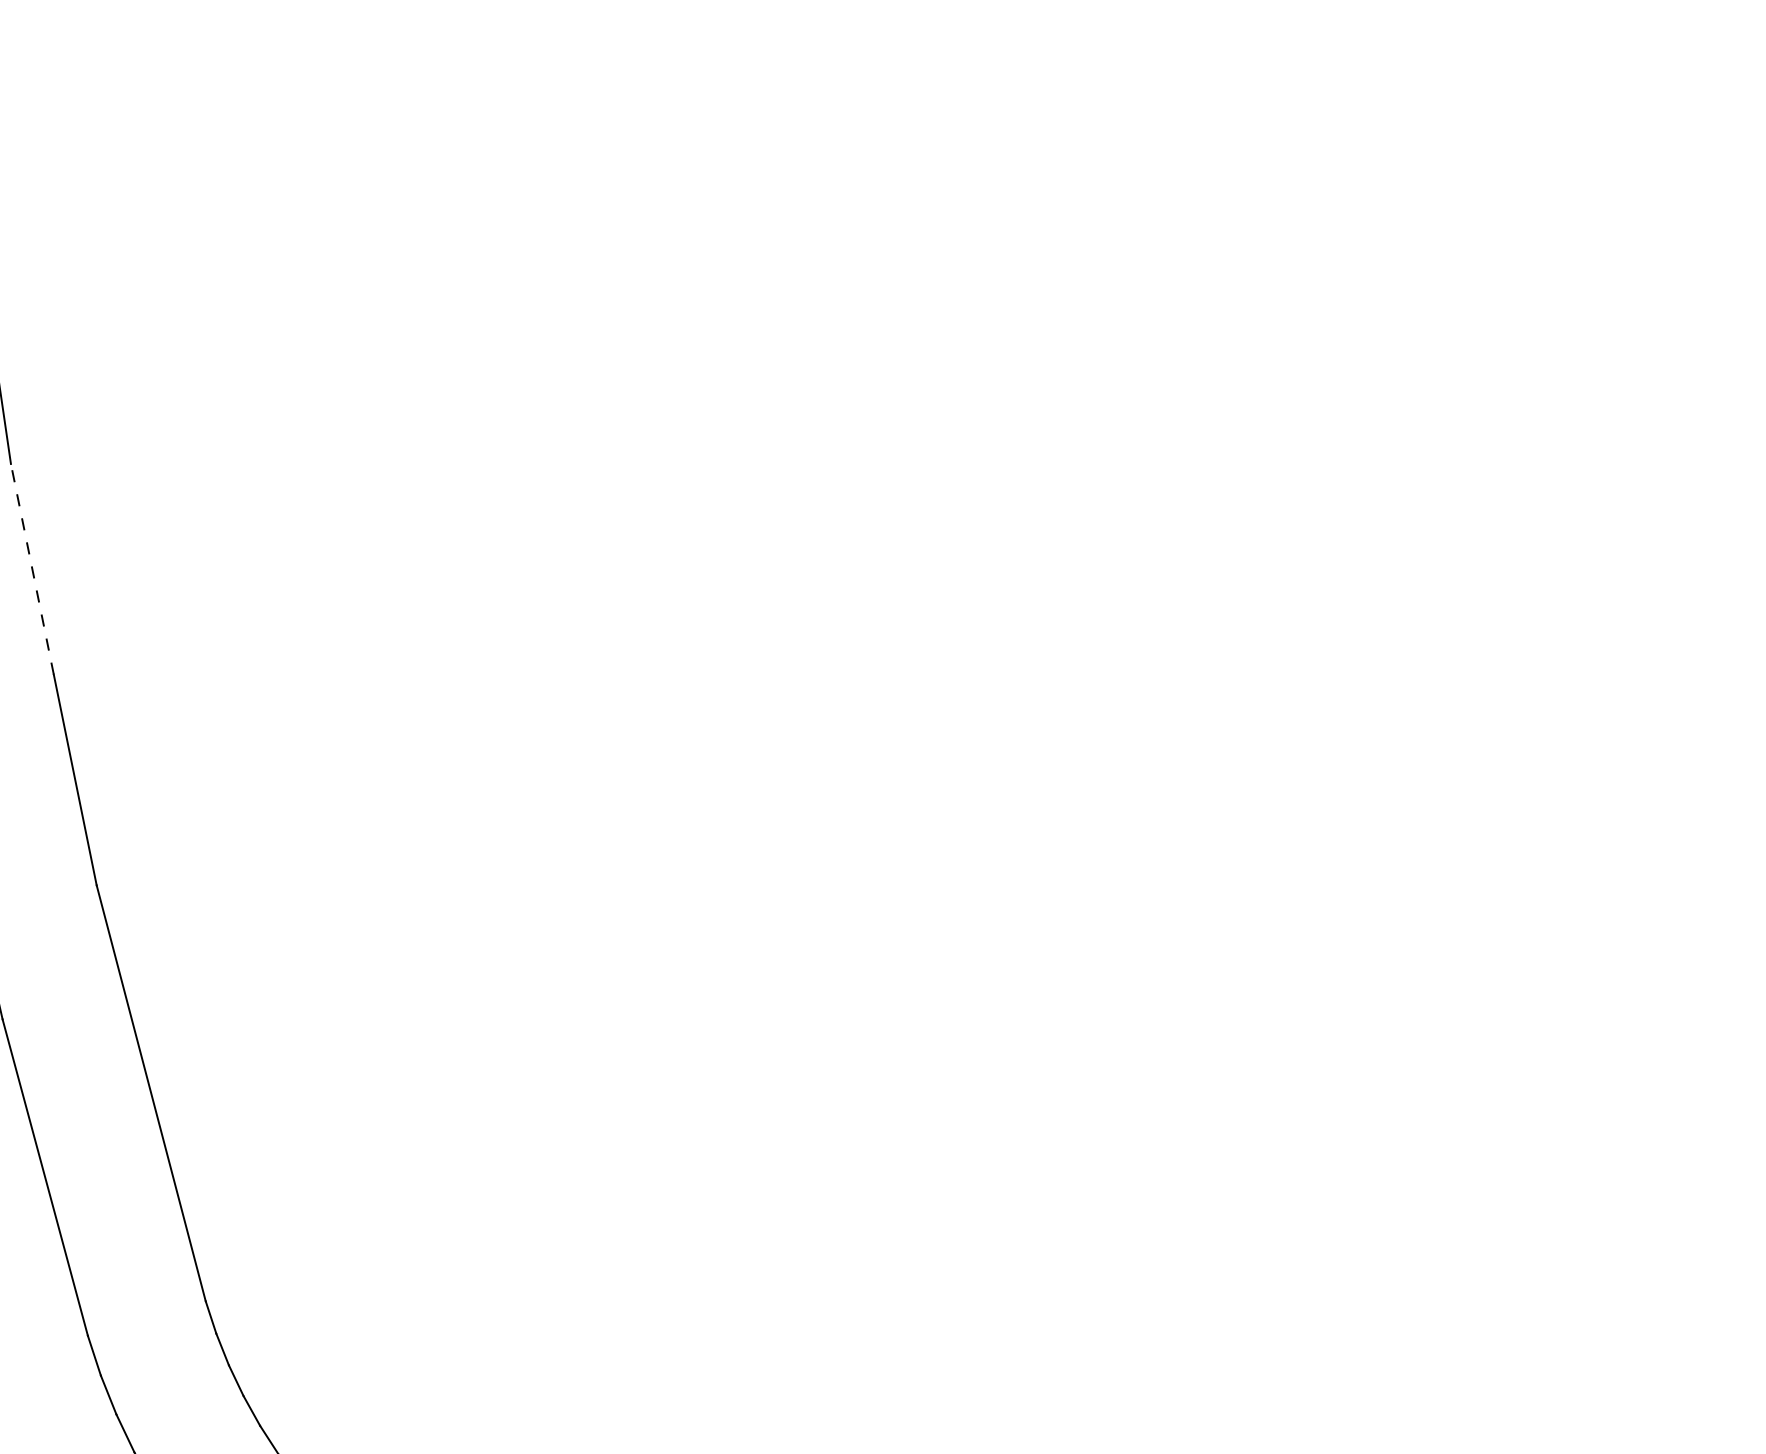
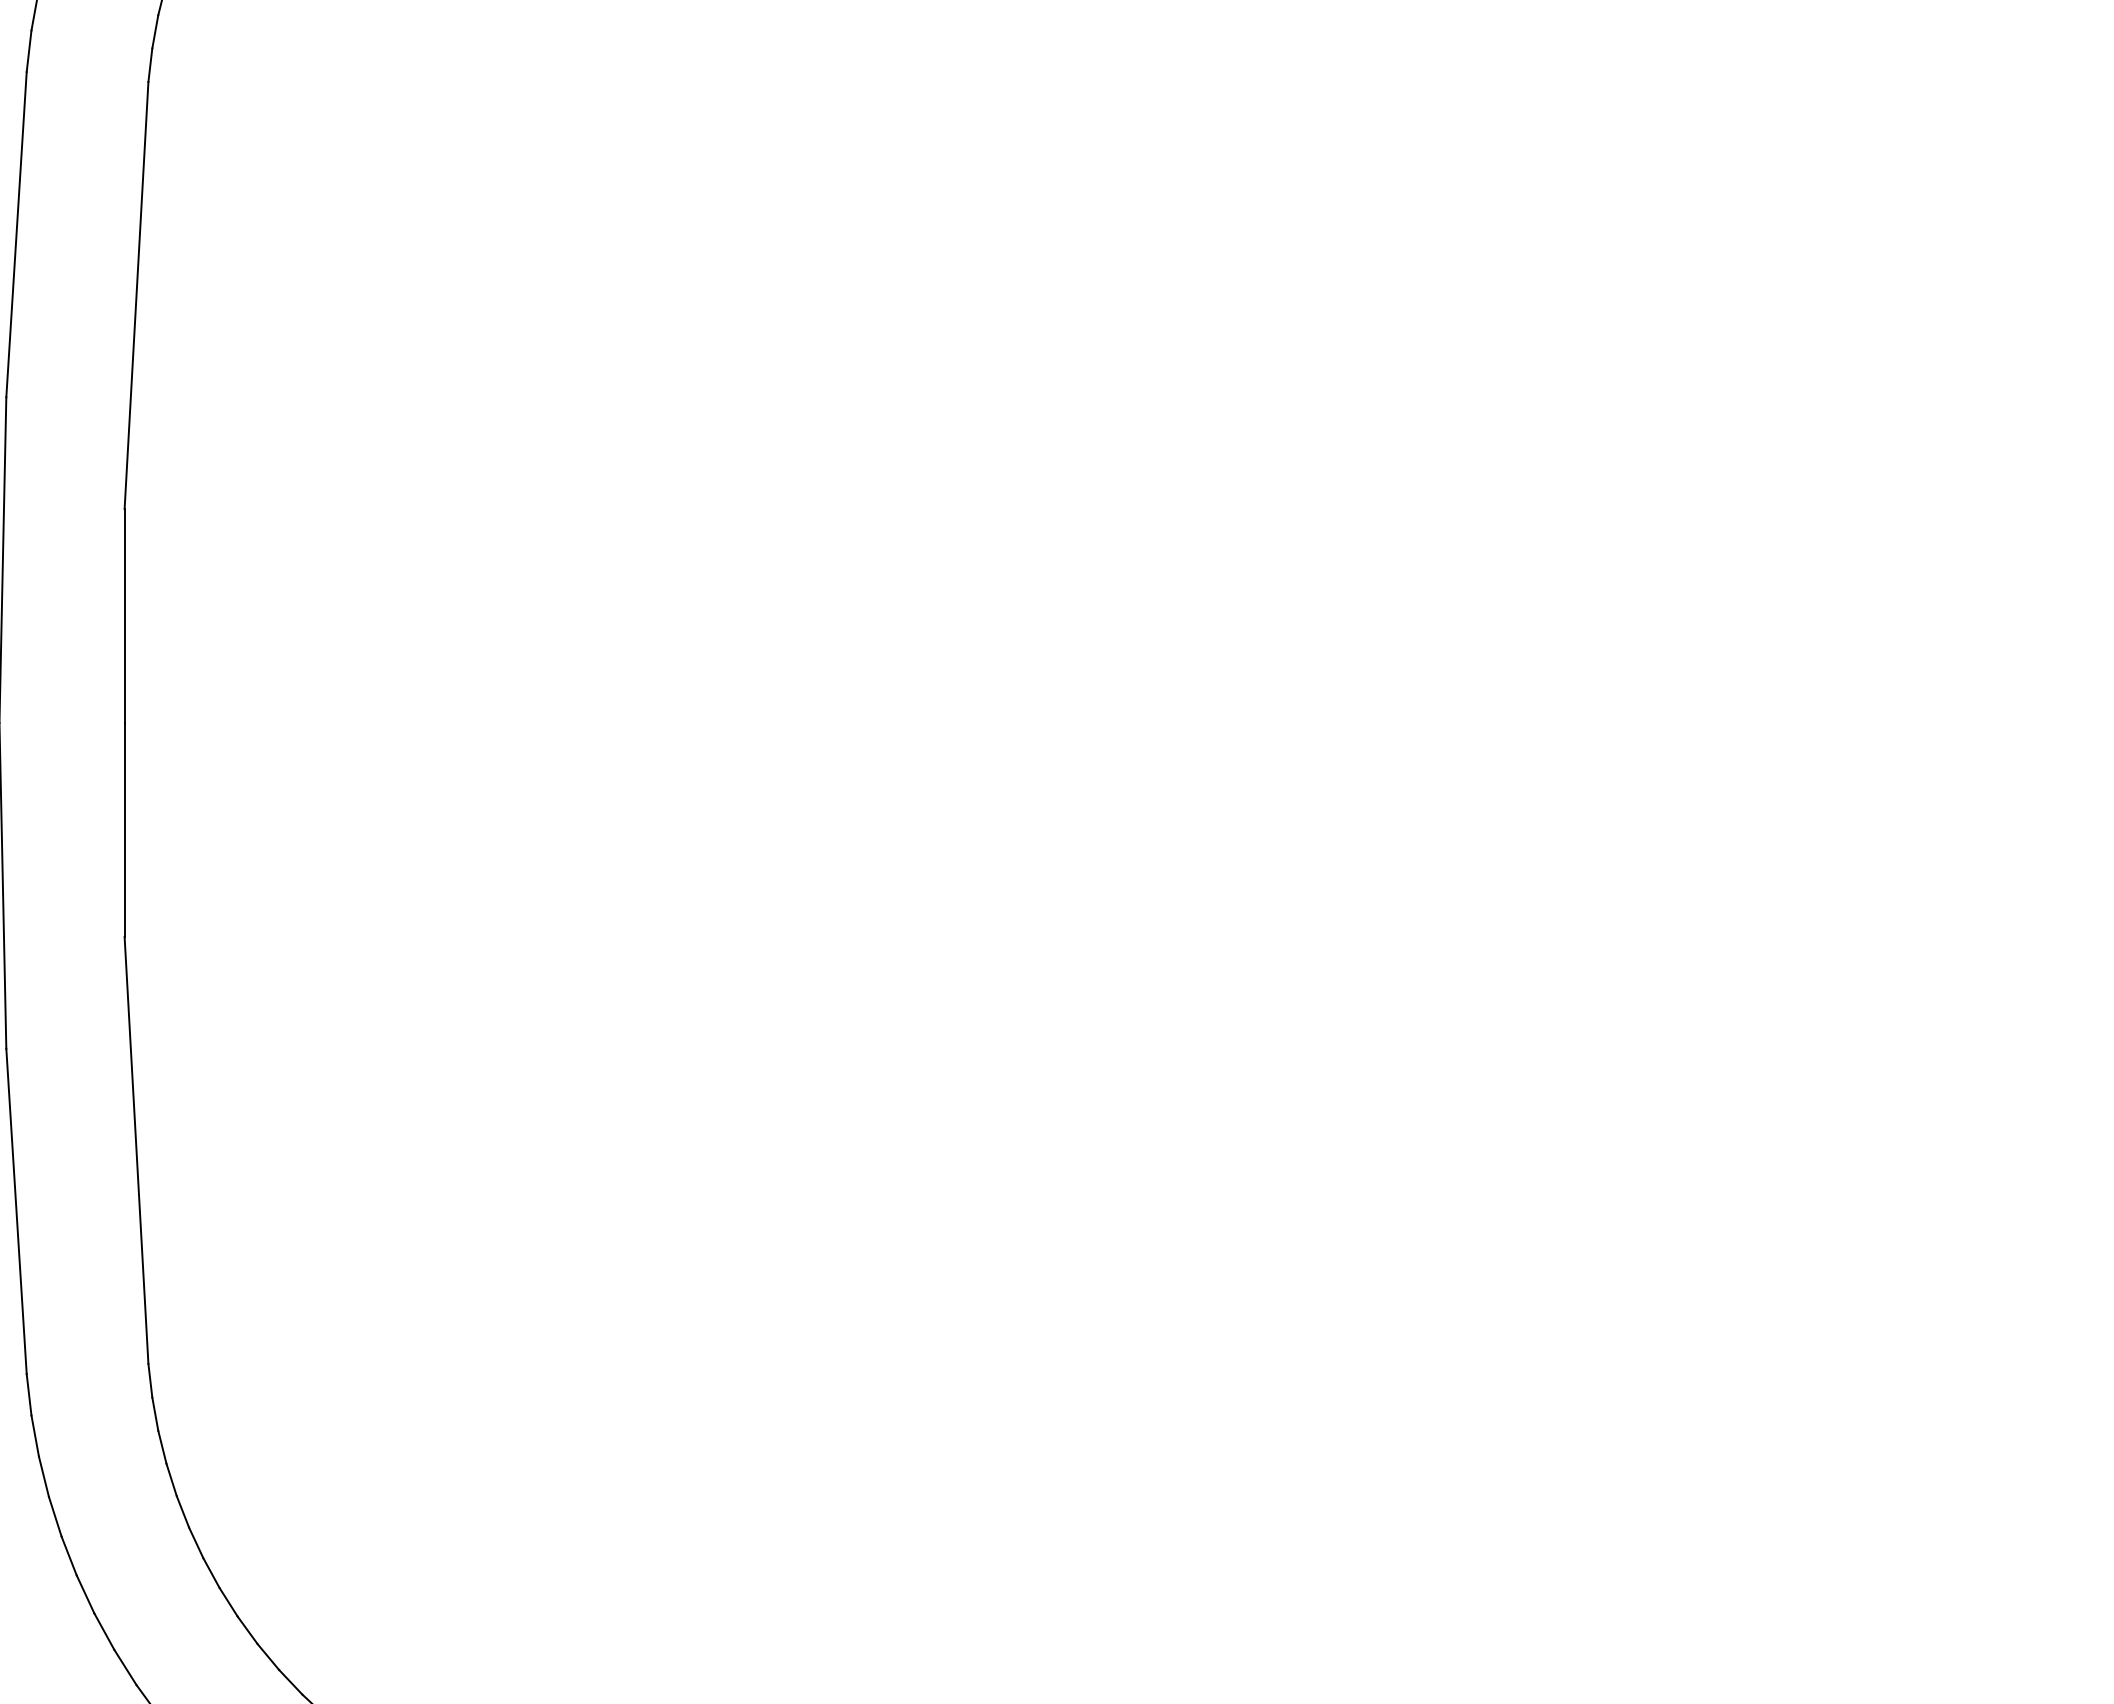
line: (32, 569) -> (124, 616), dashed -> solid

